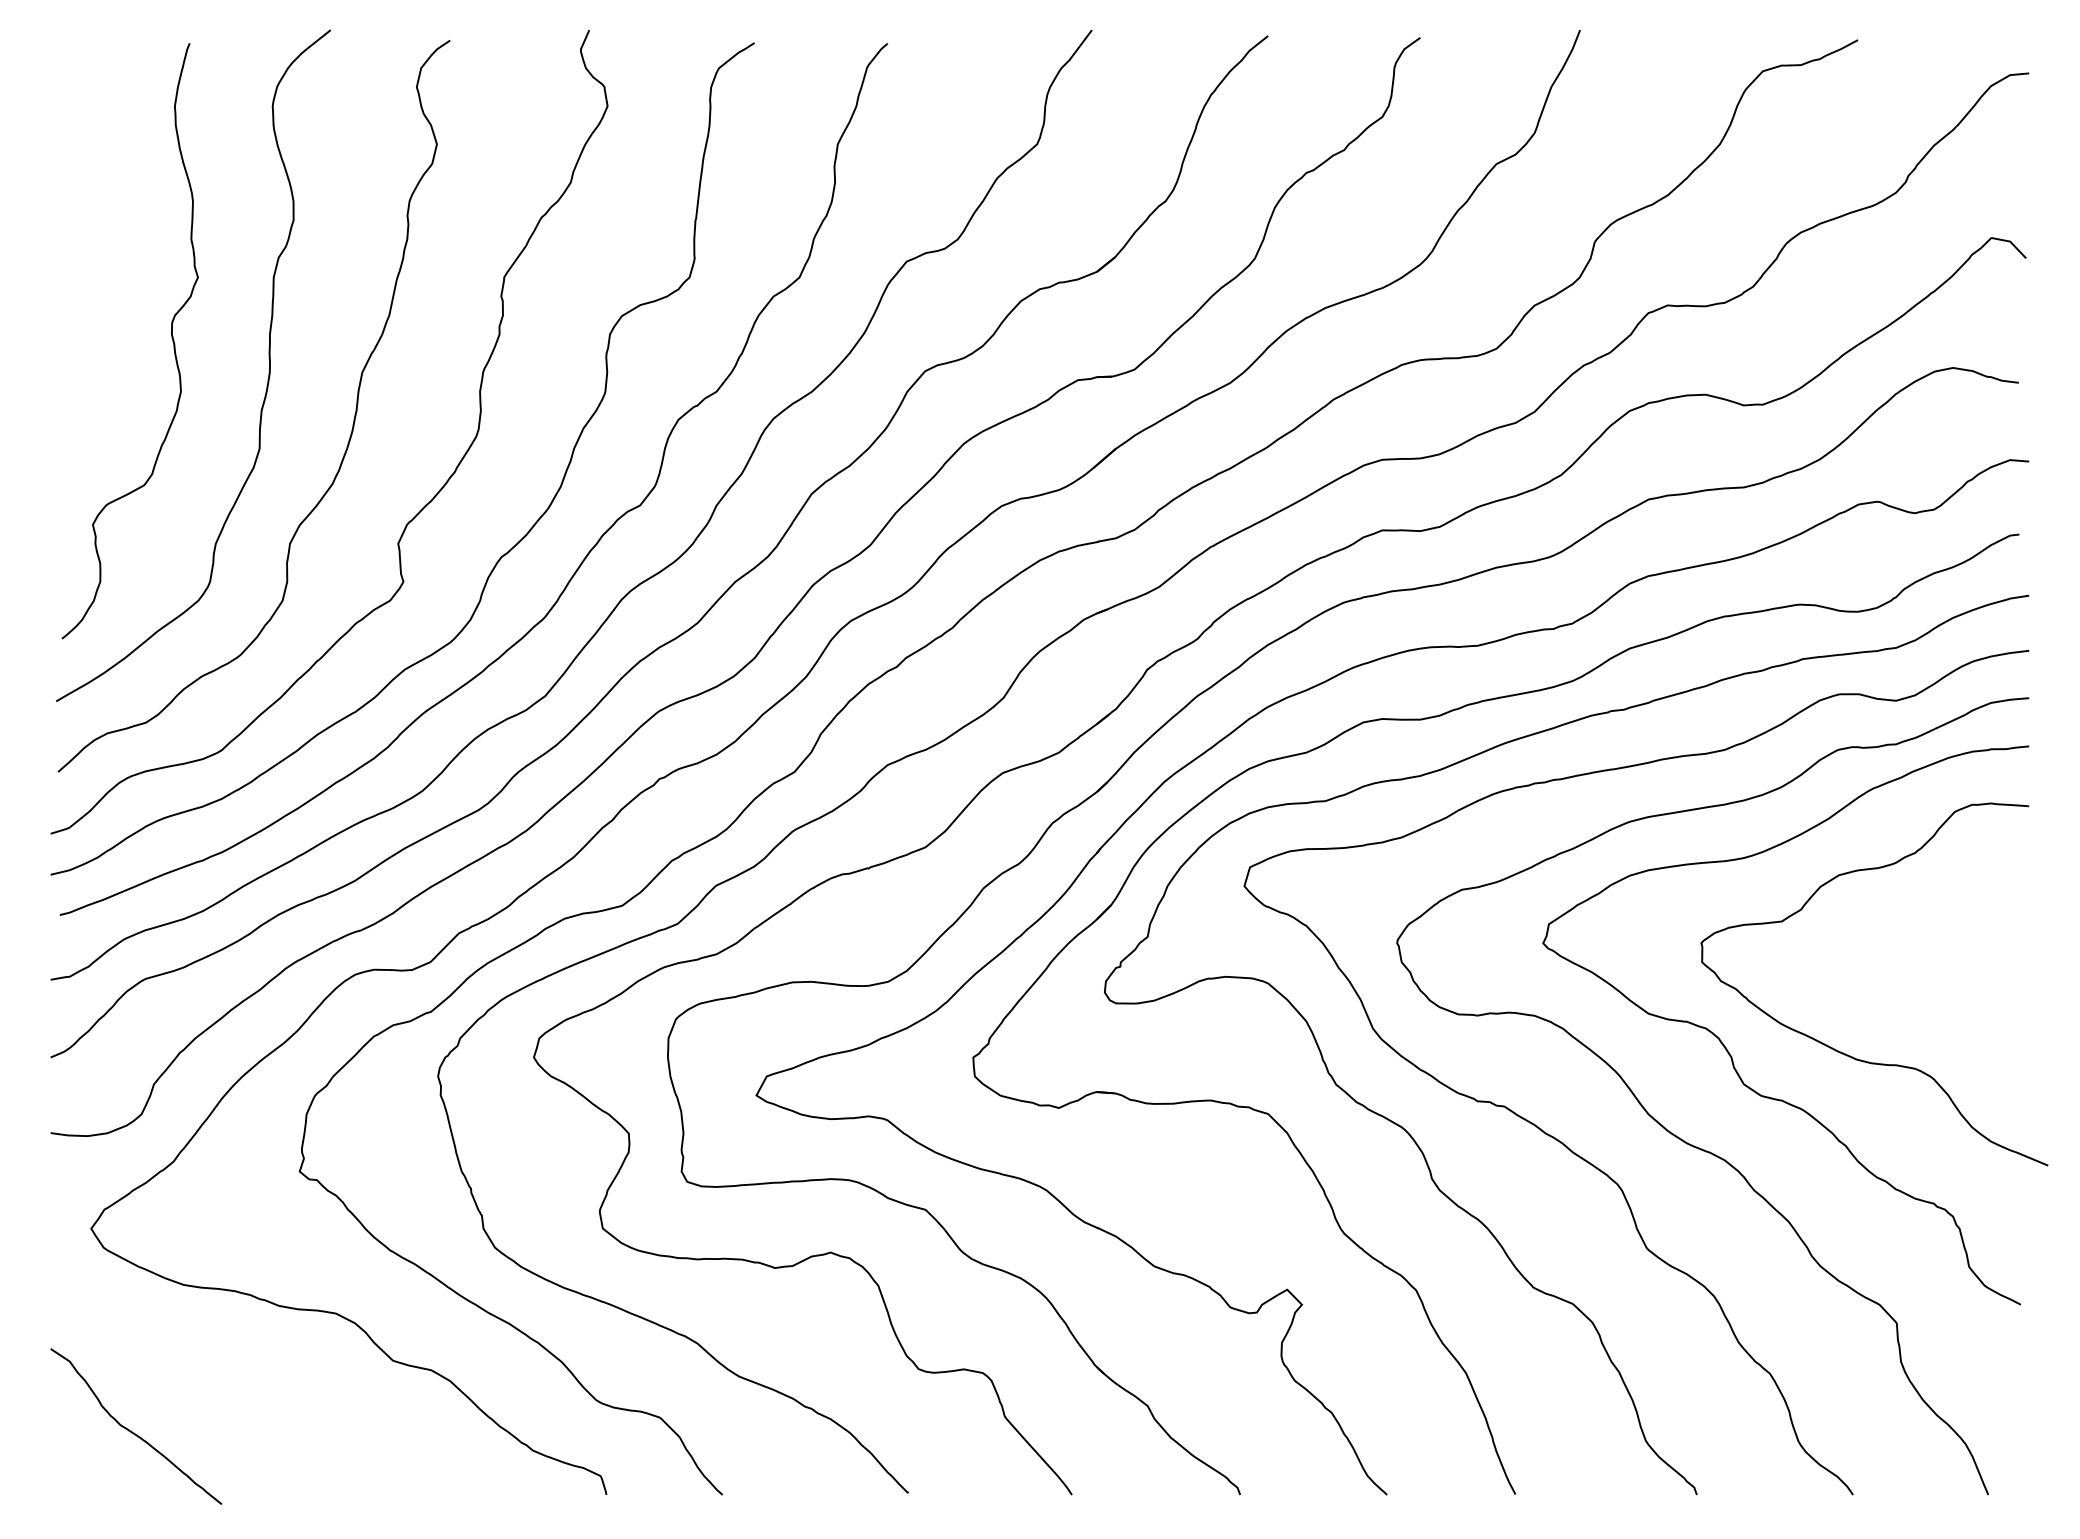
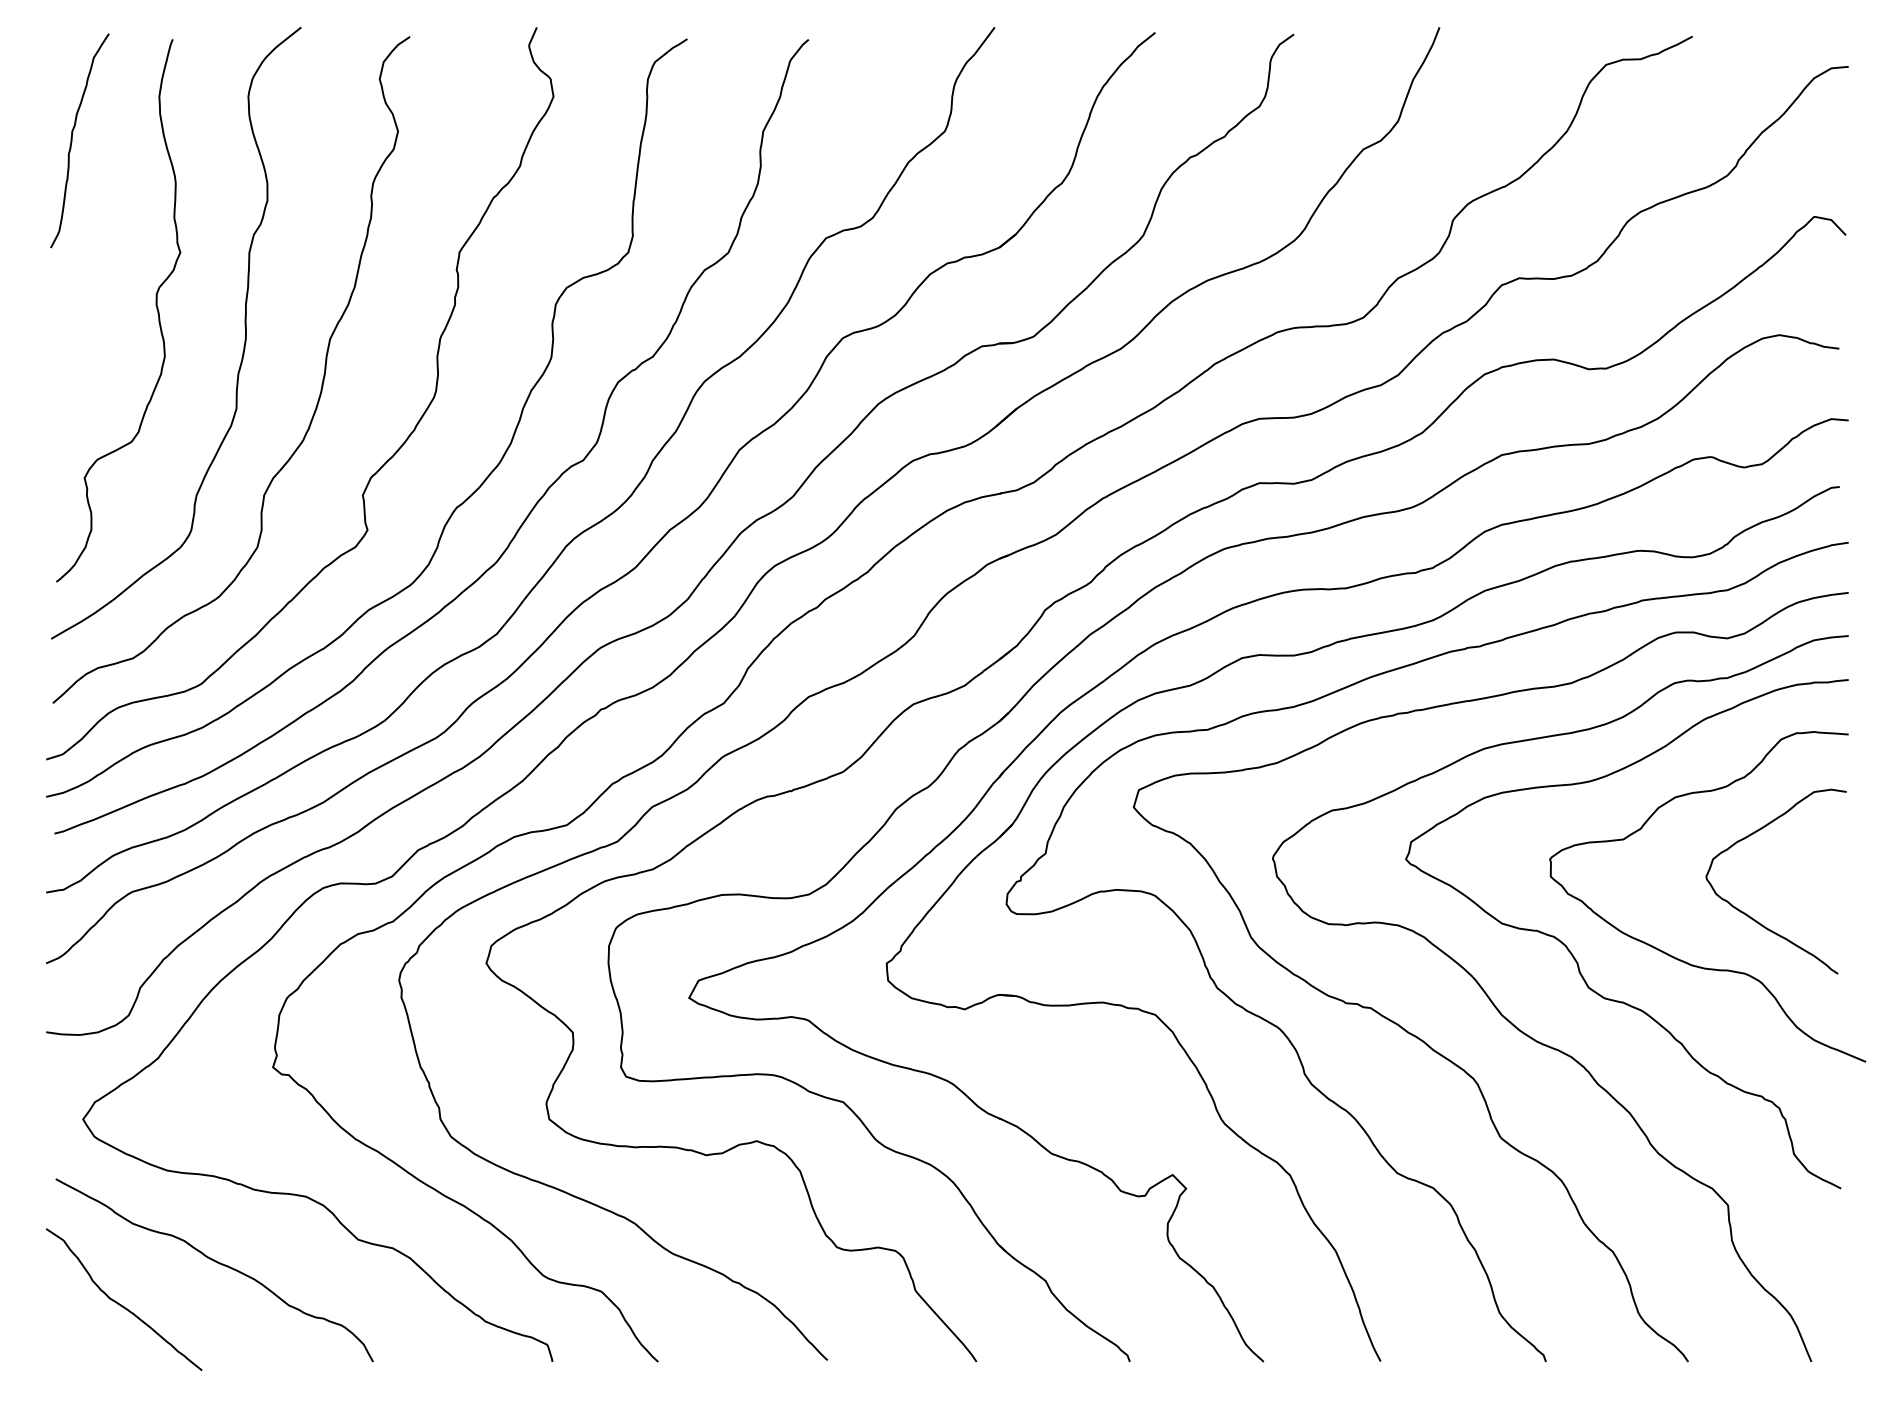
curve: (79, 154) -> (72, 140), added
curve: (1923, 1007) -> (1752, 917), added
curve: (238, 1386) -> (217, 1263), added

